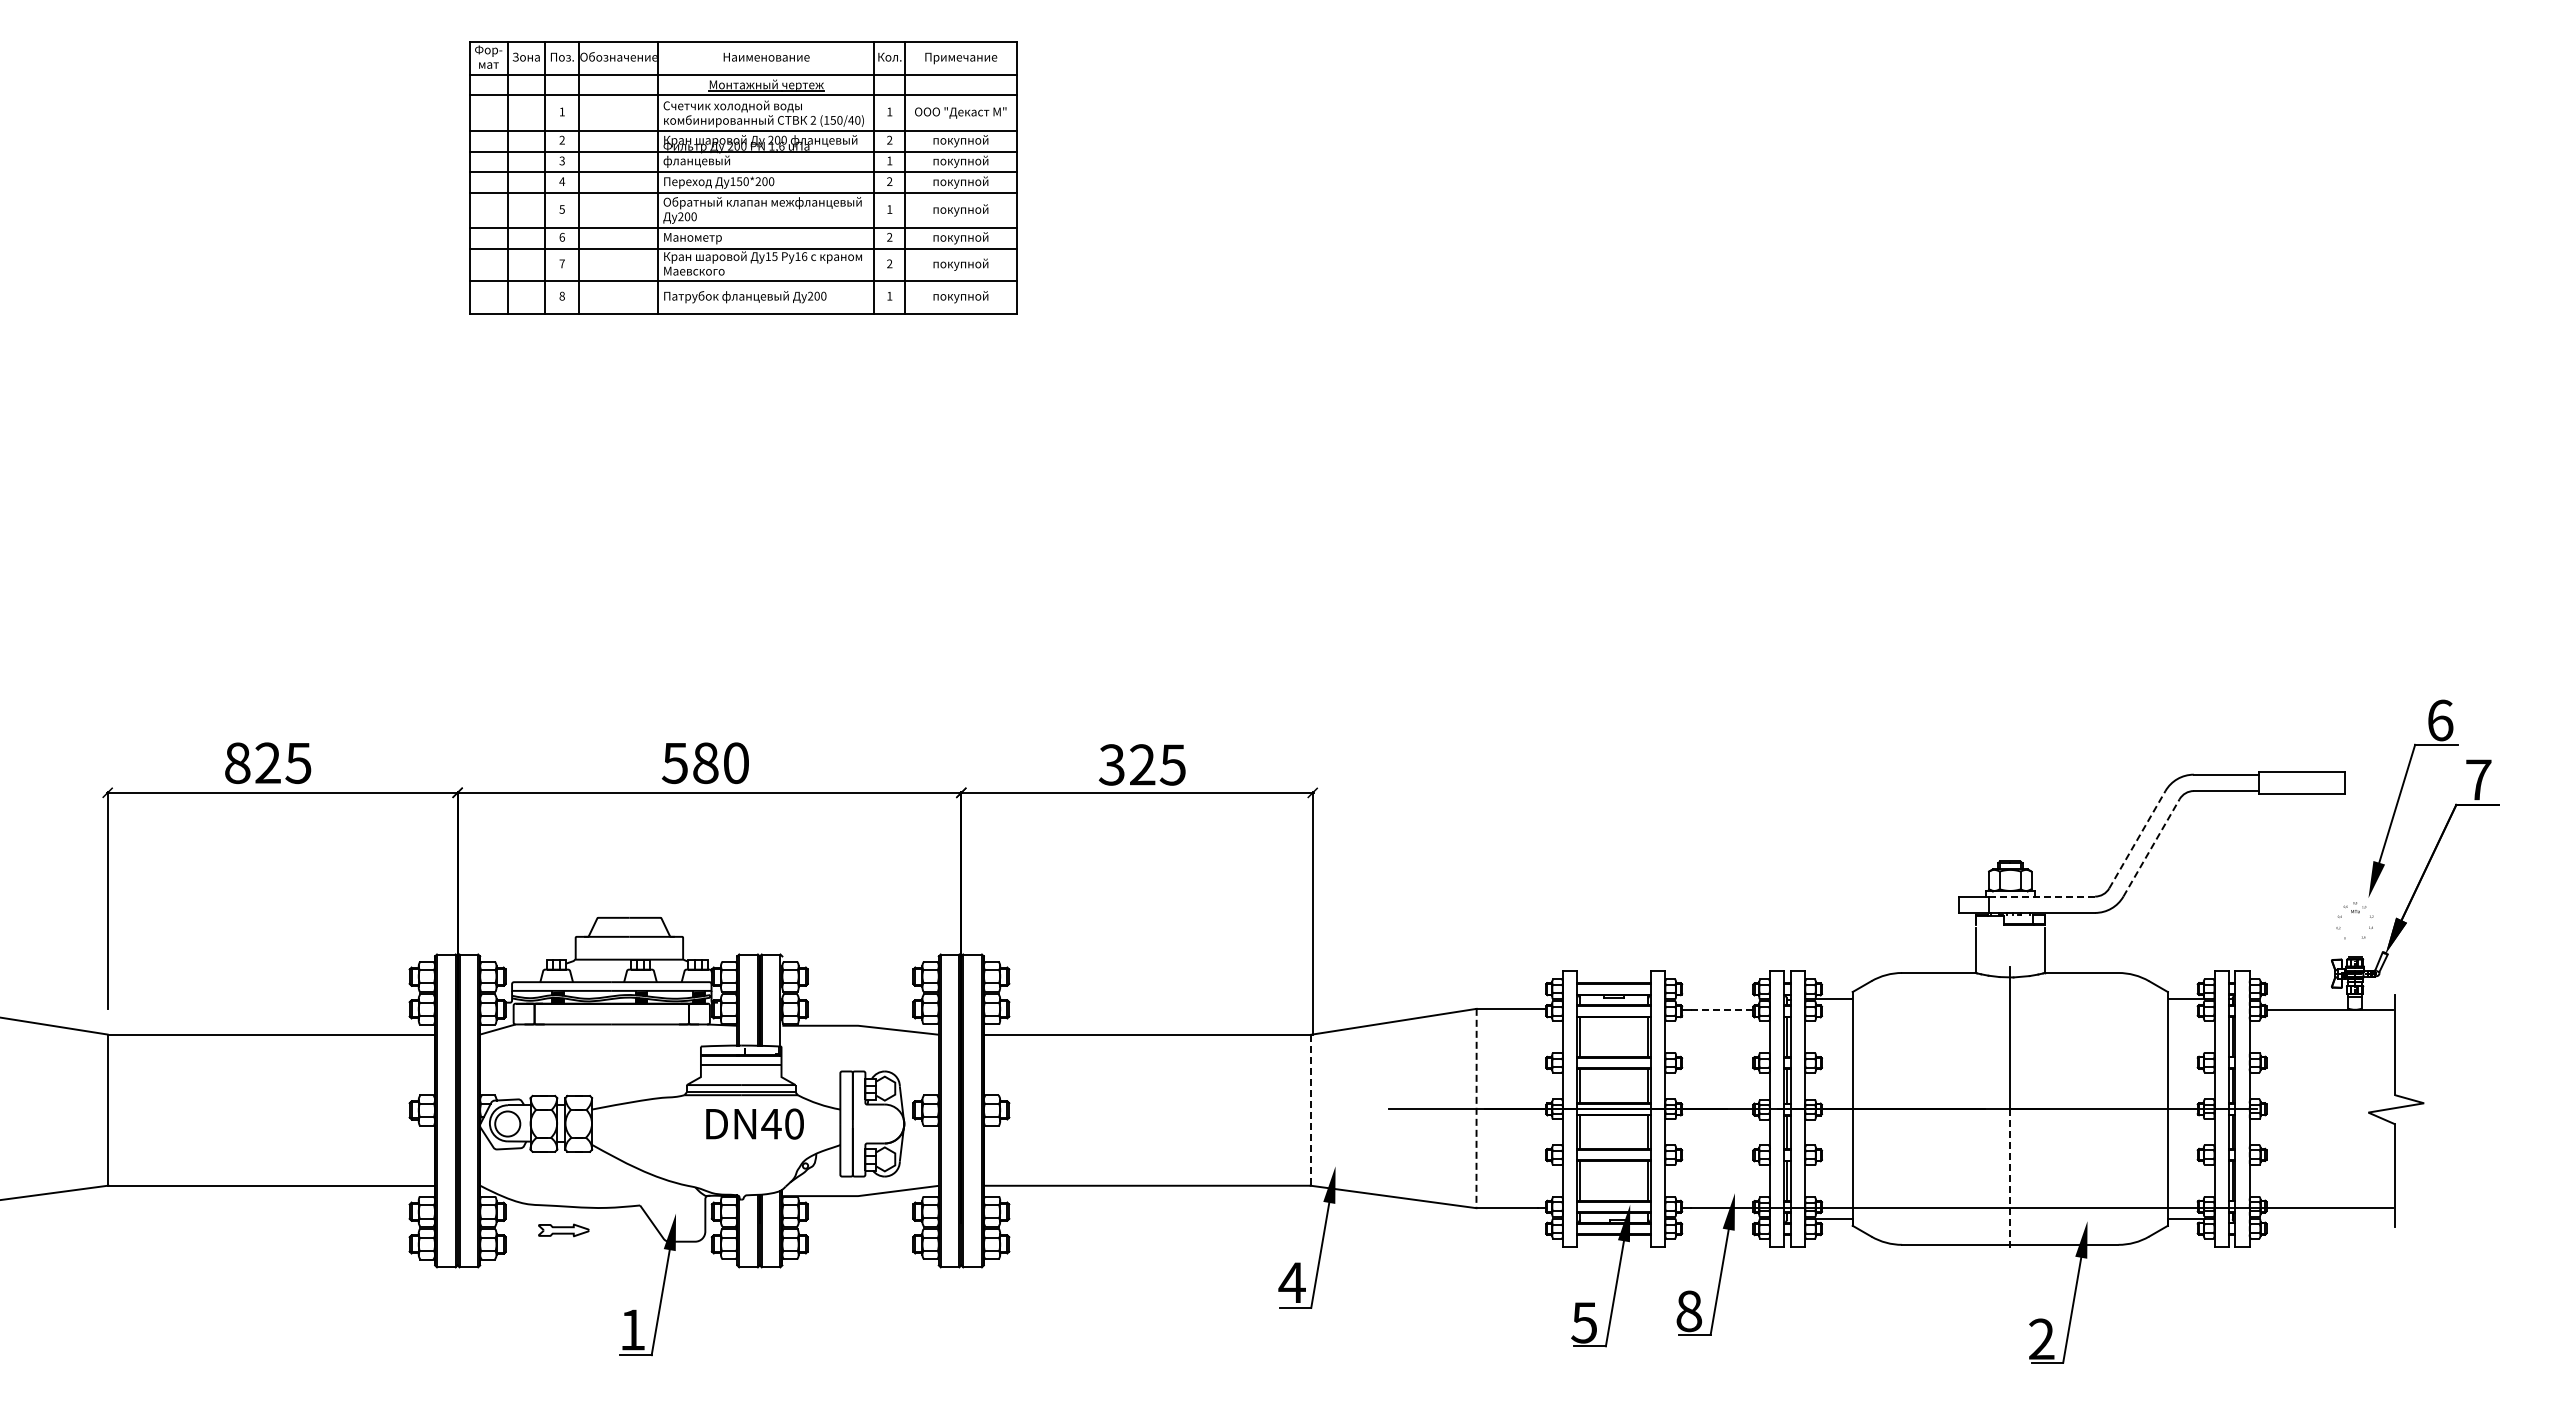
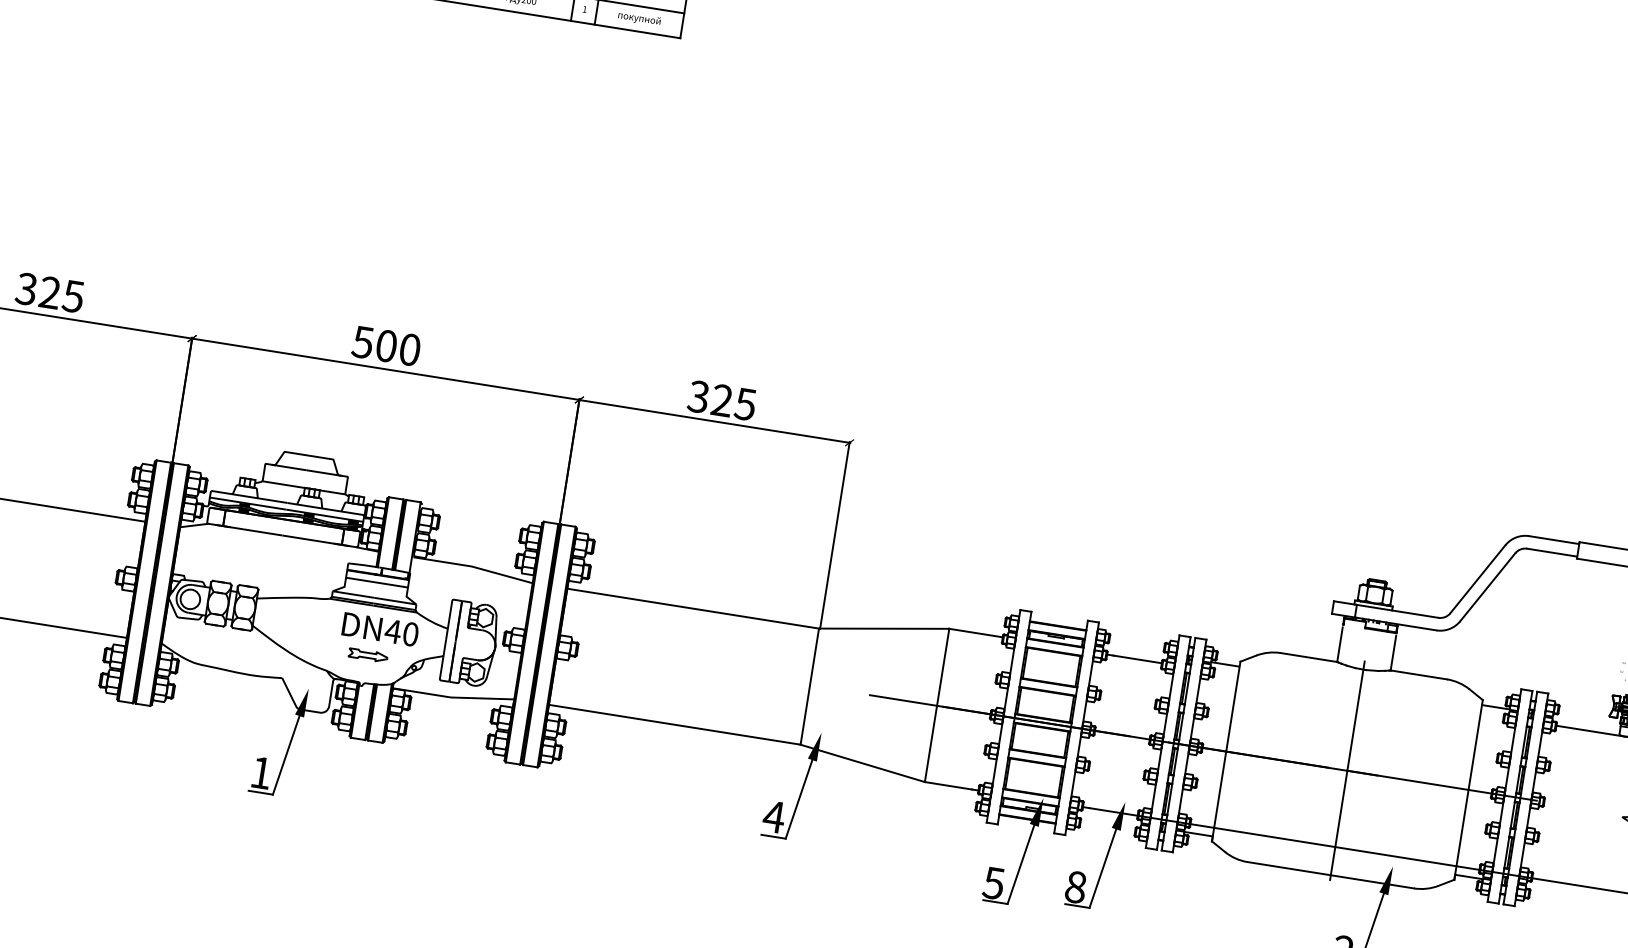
text: (237, 762) -> (26, 288), 825 -> 325
text: (705, 762) -> (386, 345), 580 -> 500
line: (2137, 839) -> (1478, 579), dashed -> solid
line: (2151, 847) -> (1487, 586), dashed -> solid
line: (2042, 896) -> (1398, 611), dashed -> solid
line: (1722, 1009) -> (1138, 659), dashed -> solid
line: (1476, 1108) -> (937, 705), dashed -> solid
line: (1311, 1110) -> (809, 686), dashed -> solid
line: (2010, 1180) -> (1338, 825), dashed -> solid
part: (563, 1230) -> (368, 655), moved

